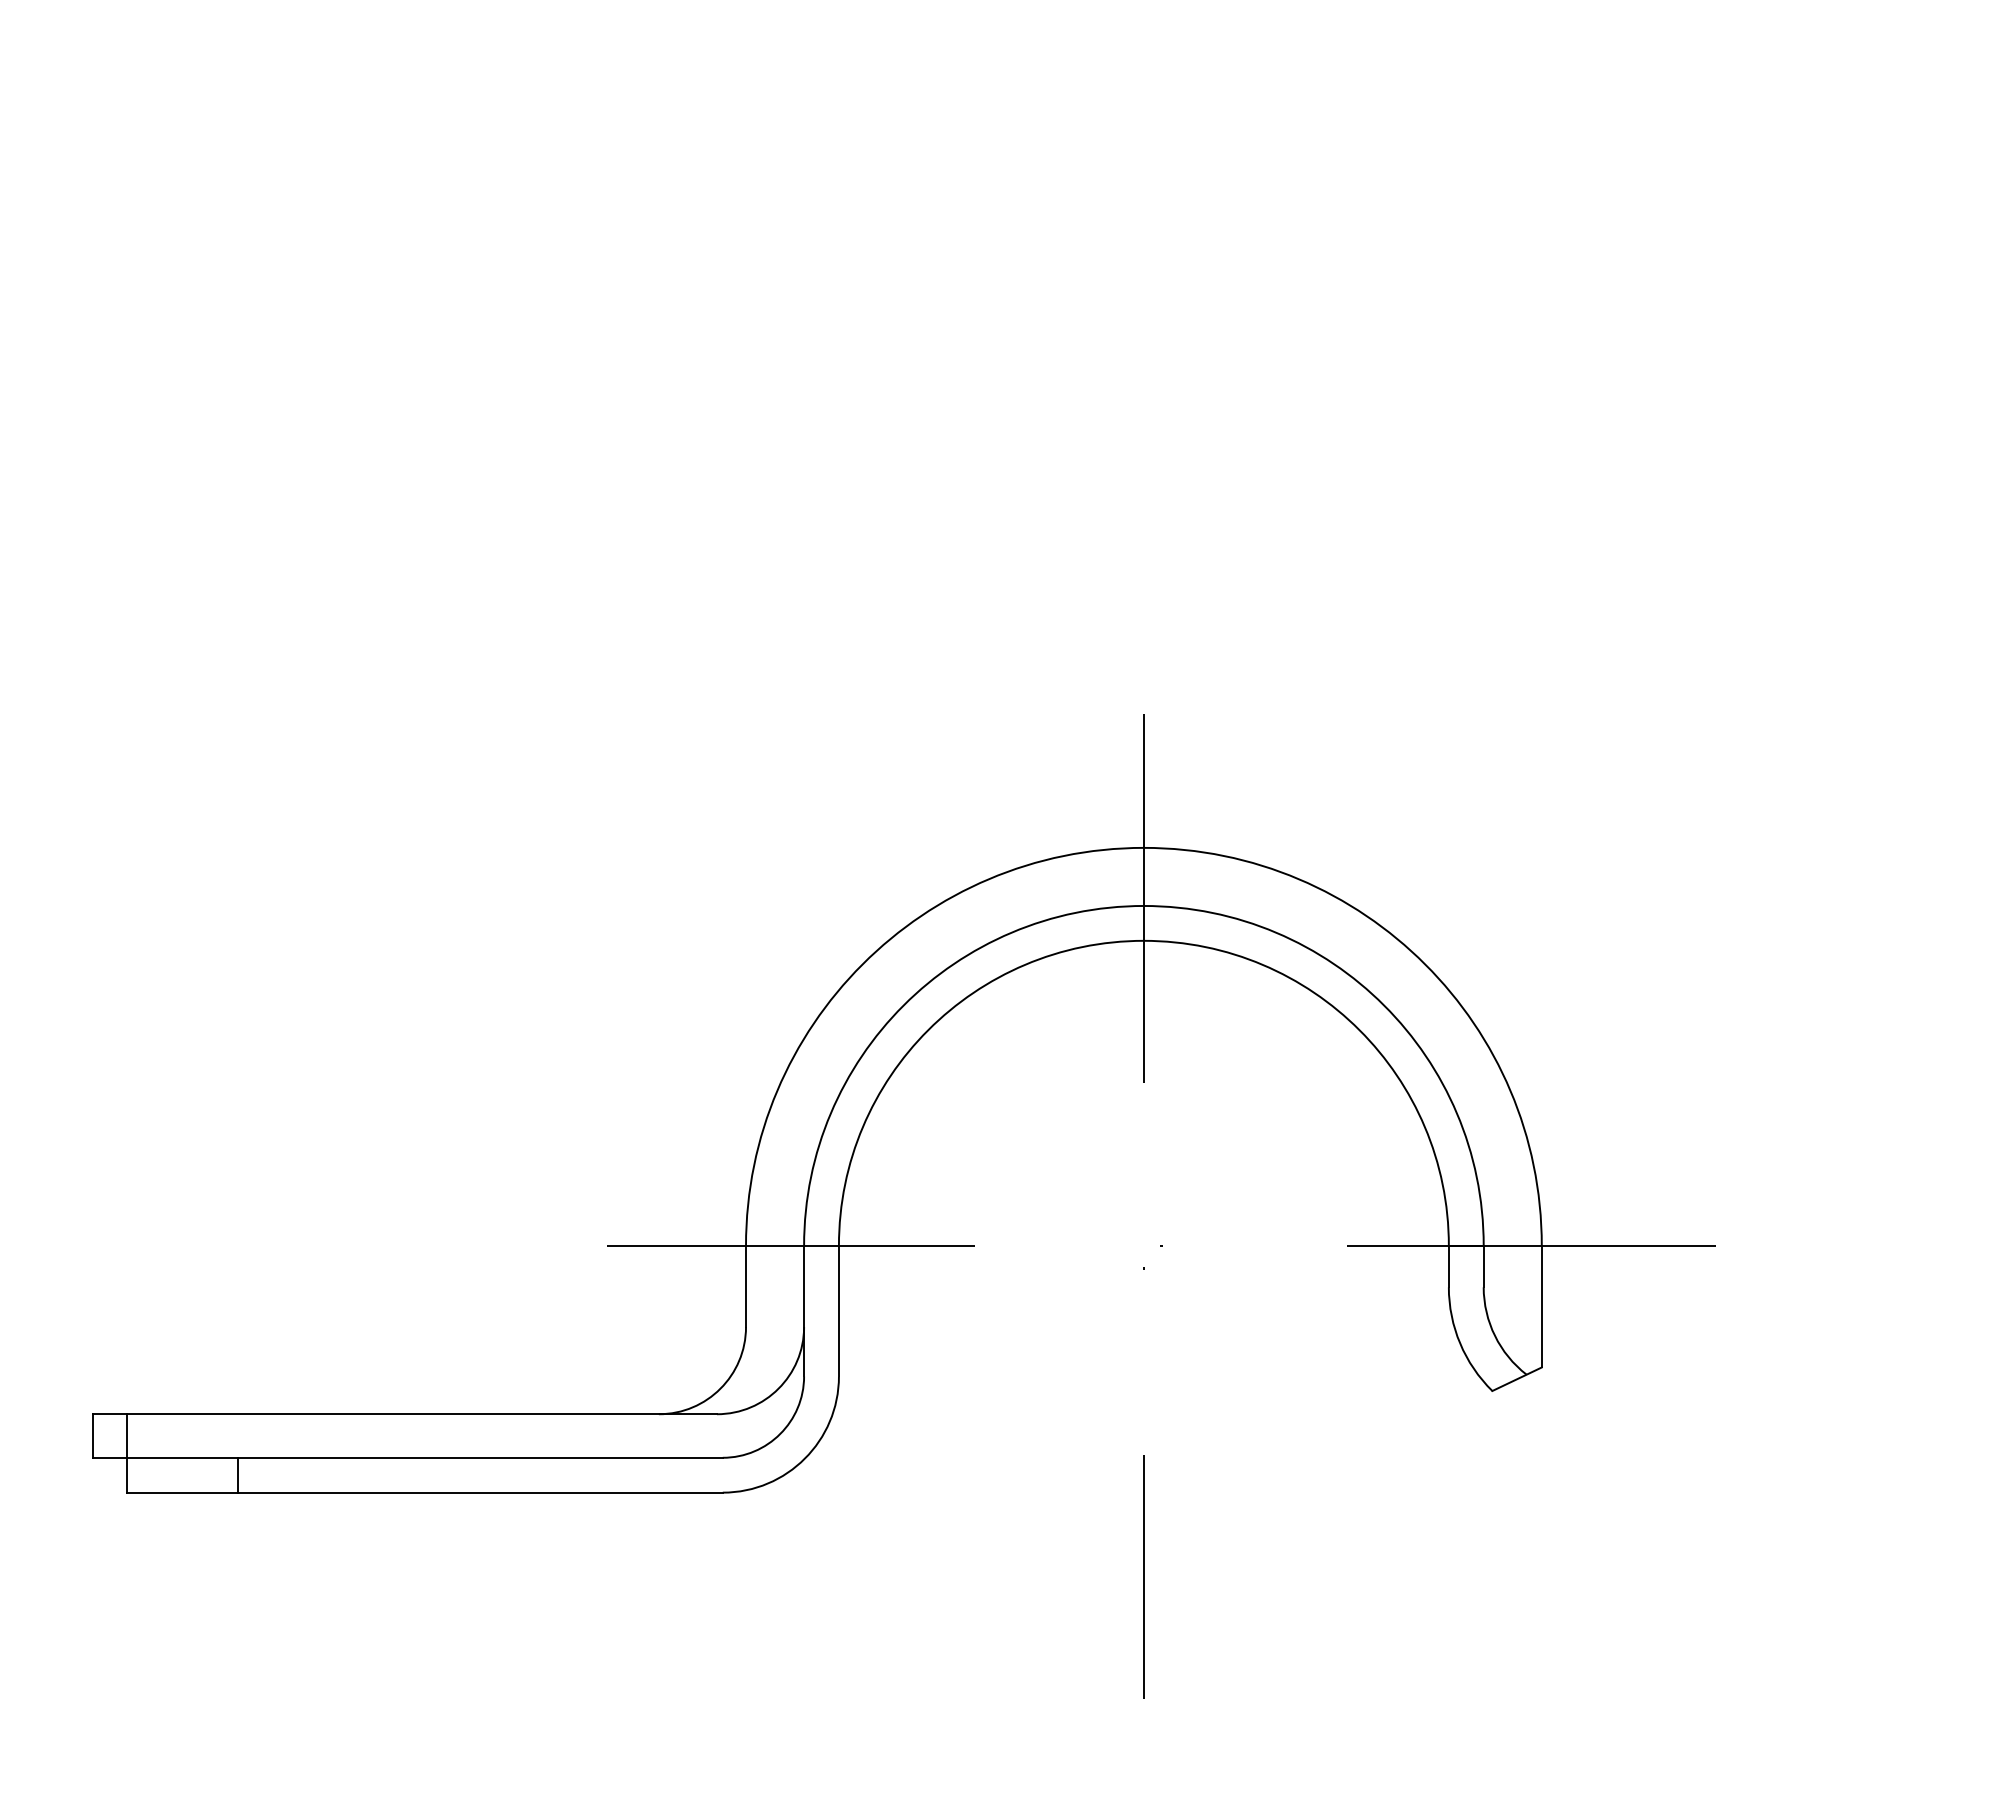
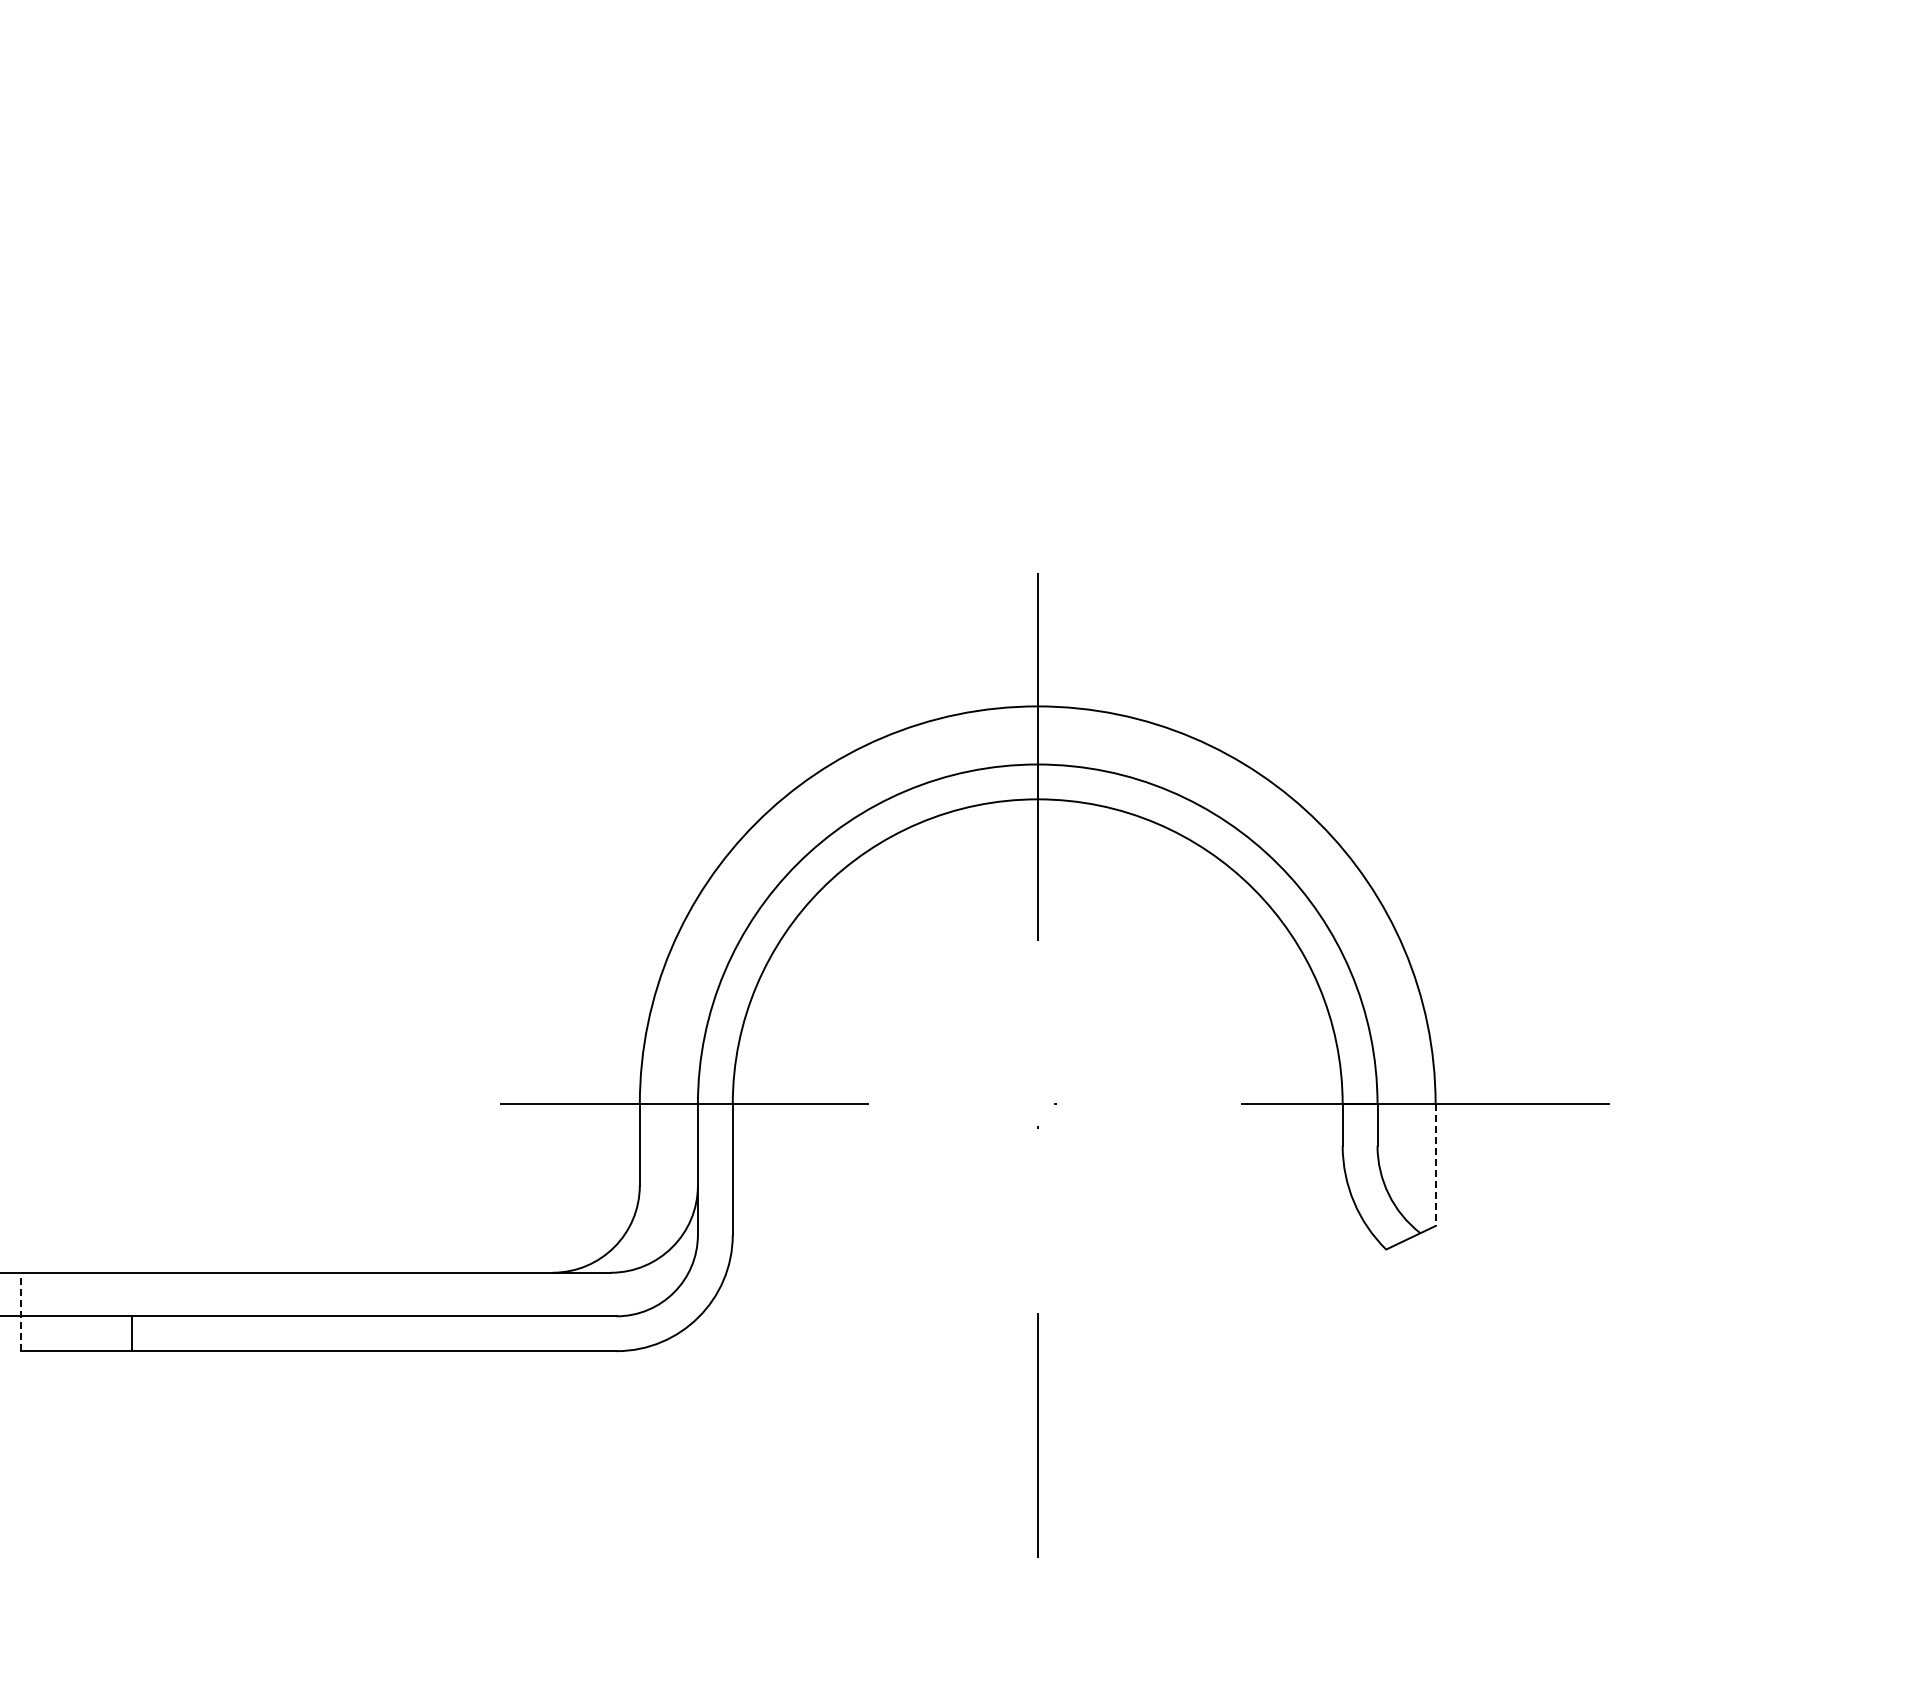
line: (1541, 1306) -> (1435, 1165), solid -> dashed
line: (127, 1452) -> (21, 1311), solid -> dashed

